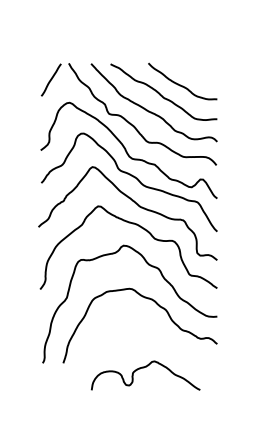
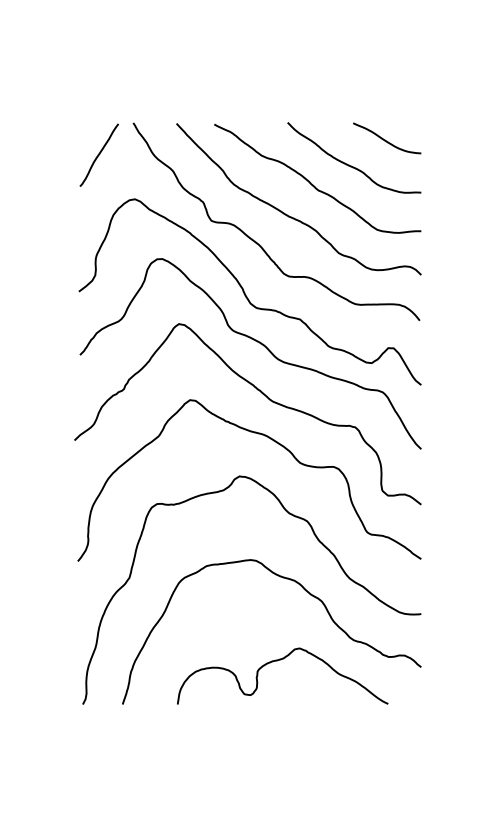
curve: (199, 71) -> (386, 138), added
curve: (144, 368) -> (280, 662), moved

